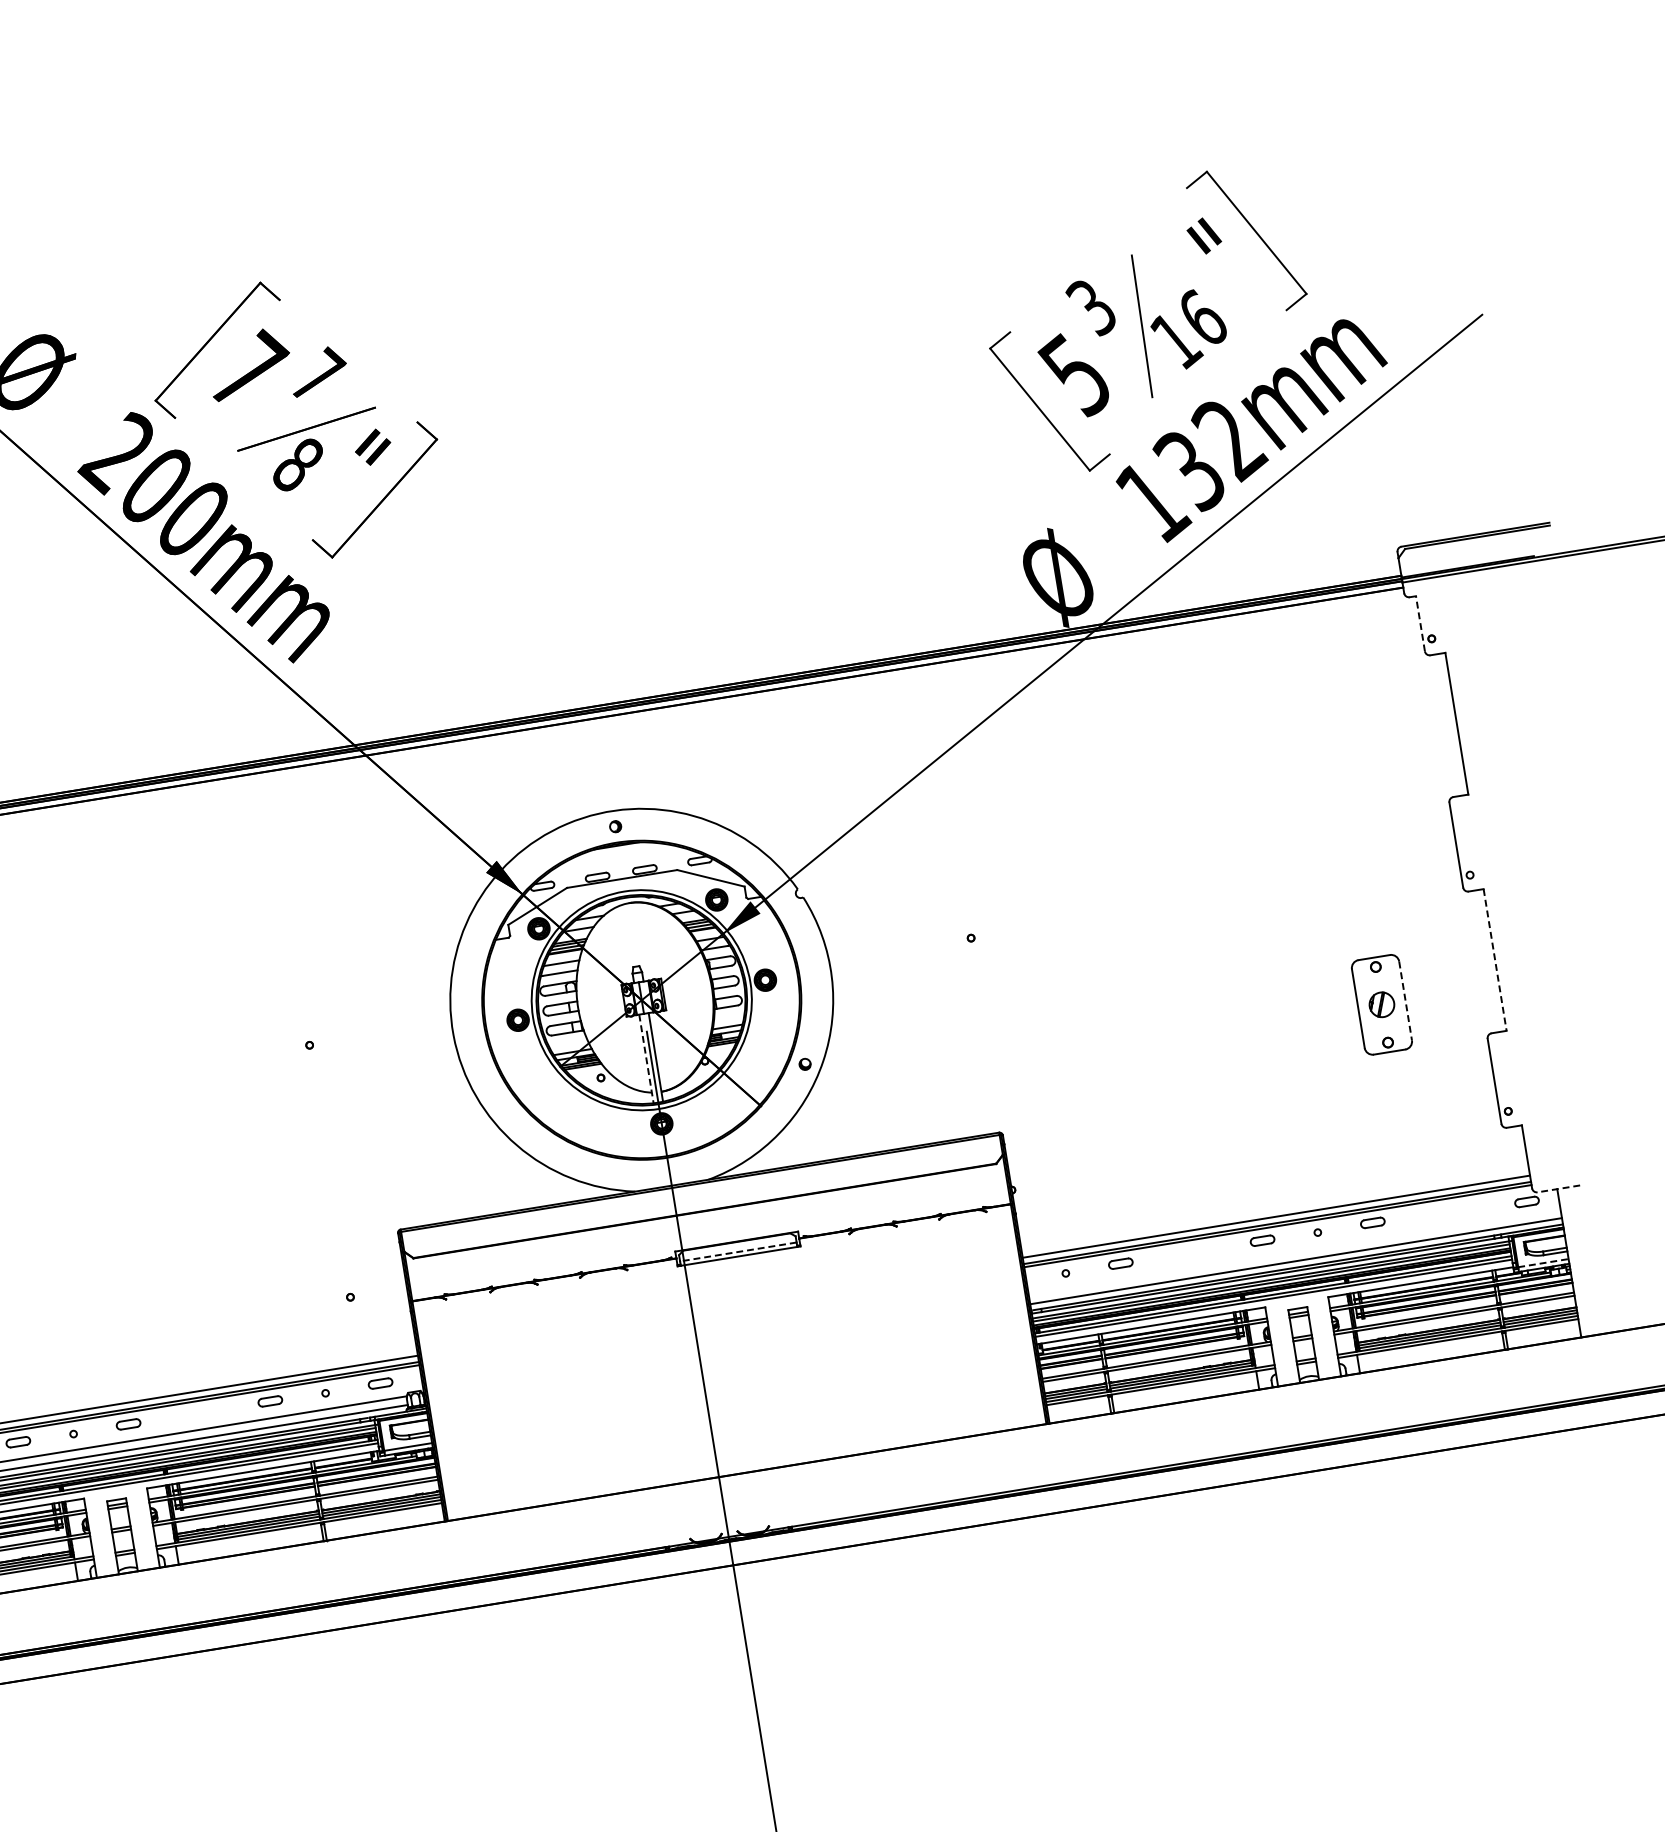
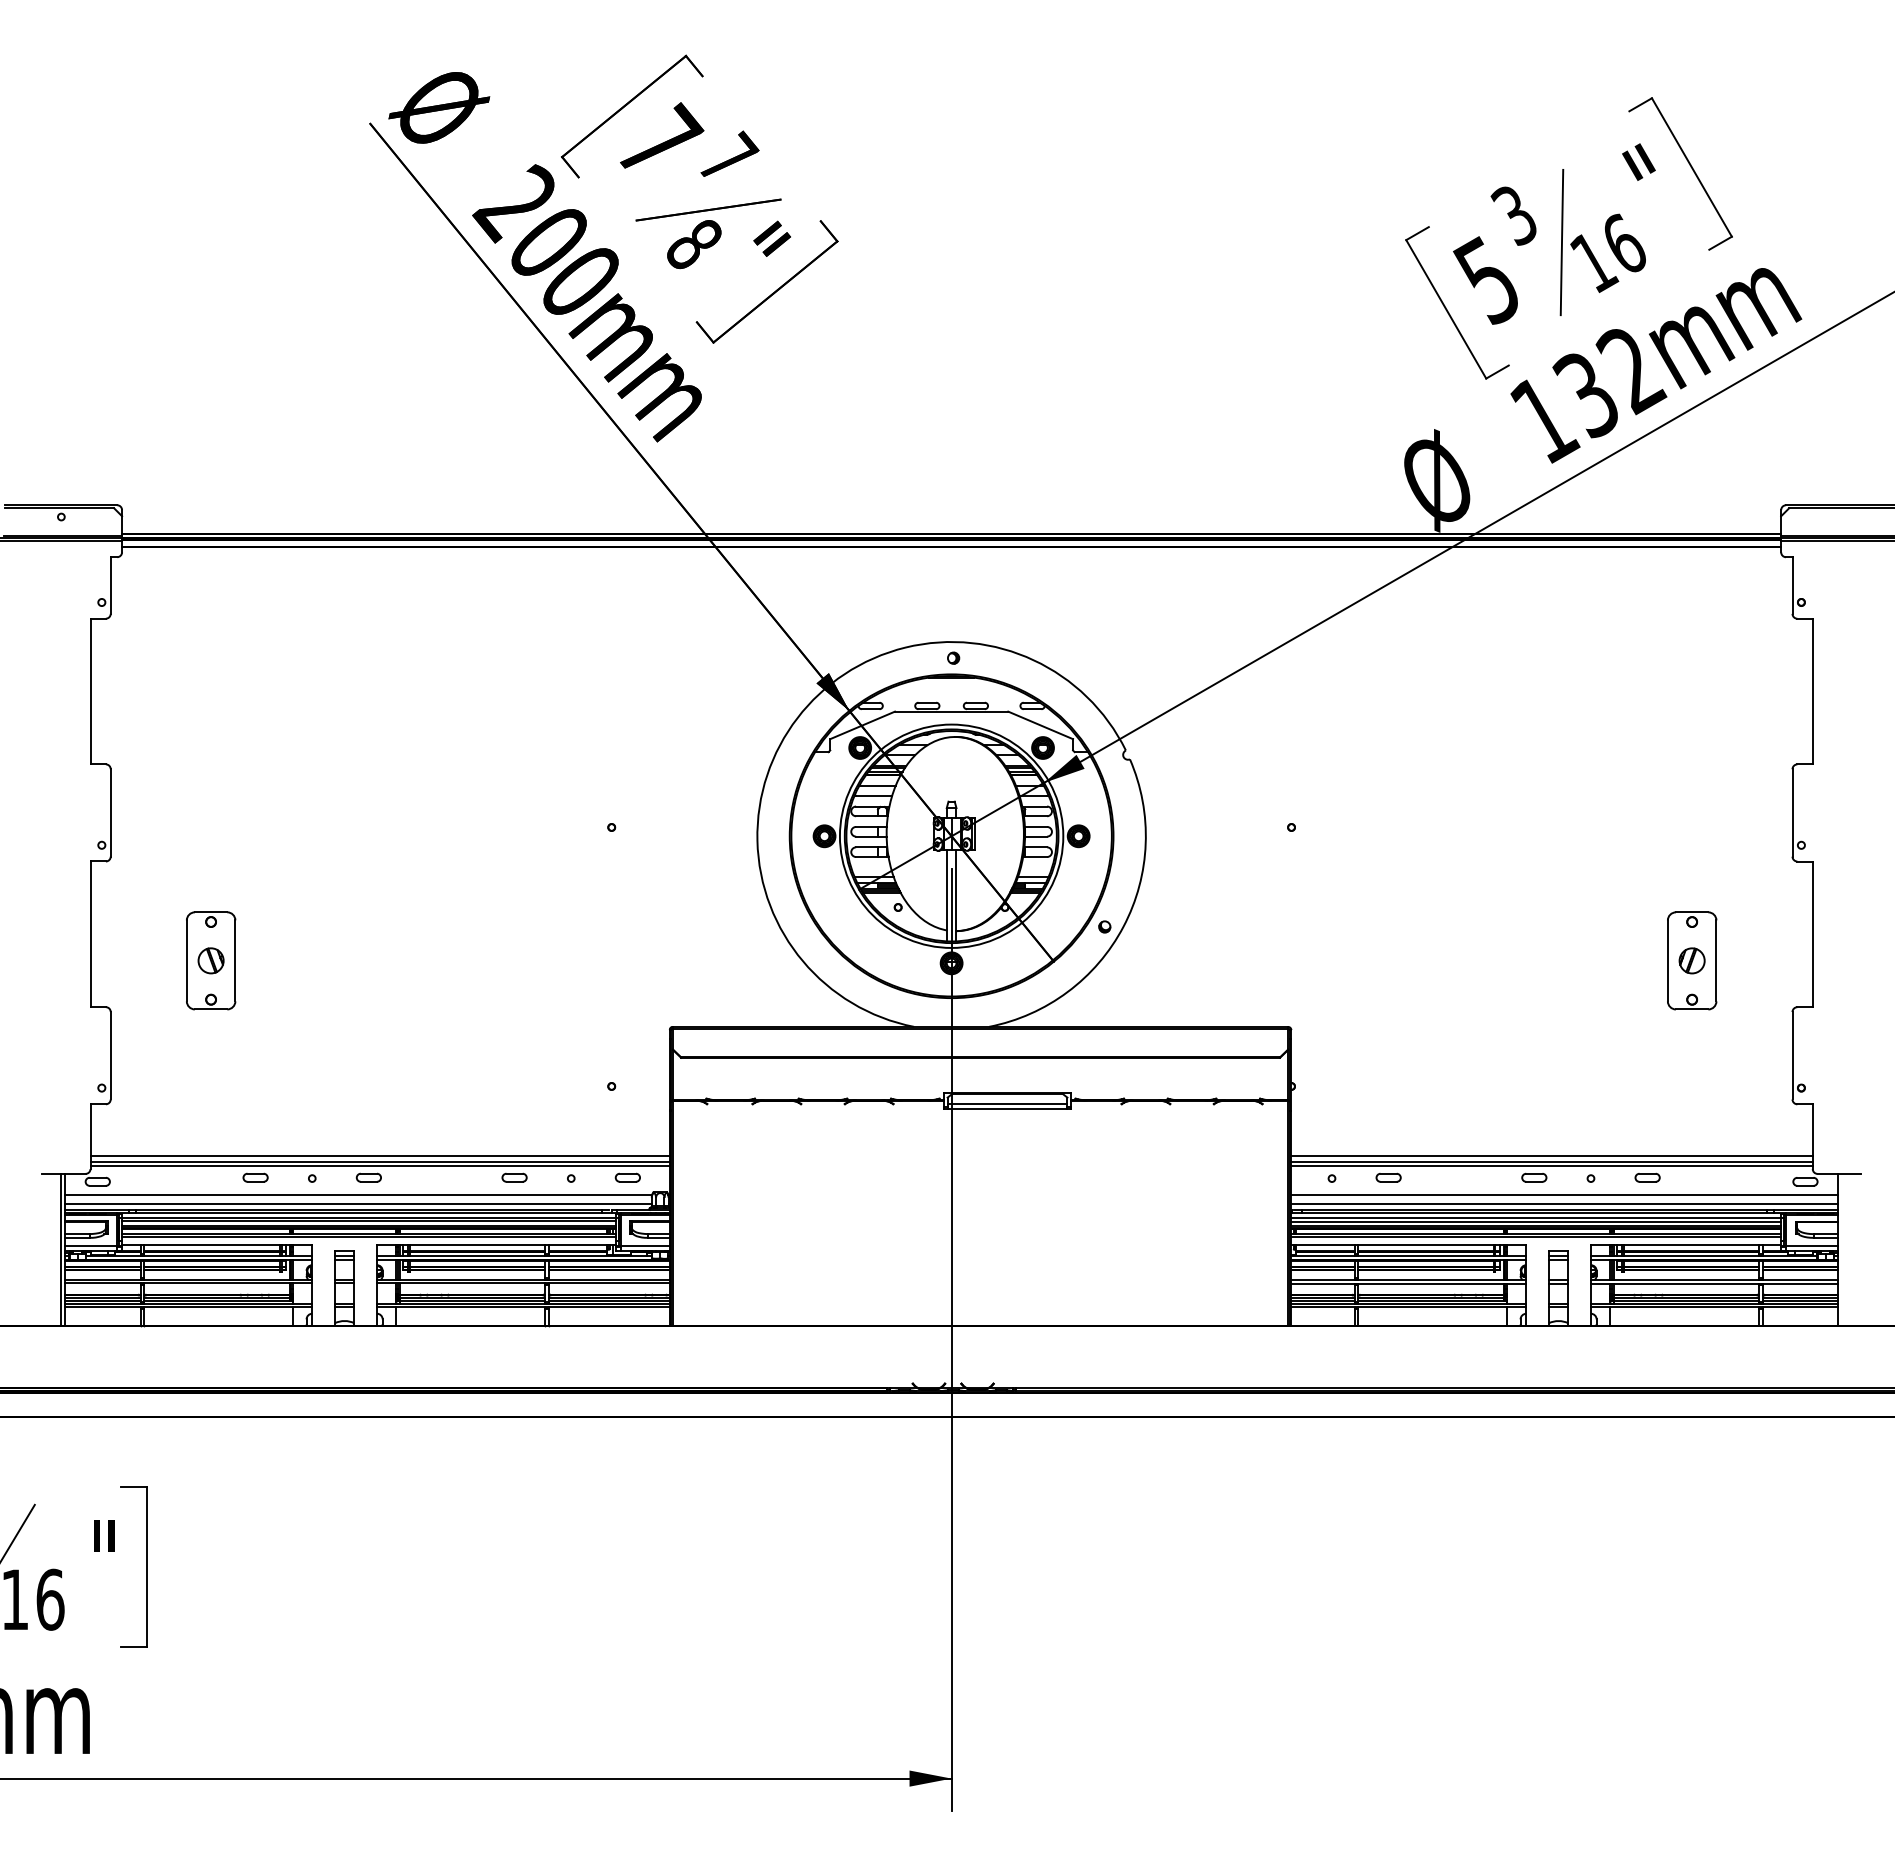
line: (1420, 623) -> (1792, 585), dashed -> solid
line: (1494, 960) -> (1812, 934), dashed -> solid
line: (1405, 1001) -> (1716, 961), dashed -> solid
line: (646, 1058) -> (946, 895), dashed -> solid
line: (1558, 1188) -> (1839, 1173), dashed -> solid
line: (738, 1252) -> (1007, 1104), dashed -> solid
line: (1294, 1252) -> (1564, 1194), added
line: (1542, 1262) -> (1811, 1245), dashed -> solid

